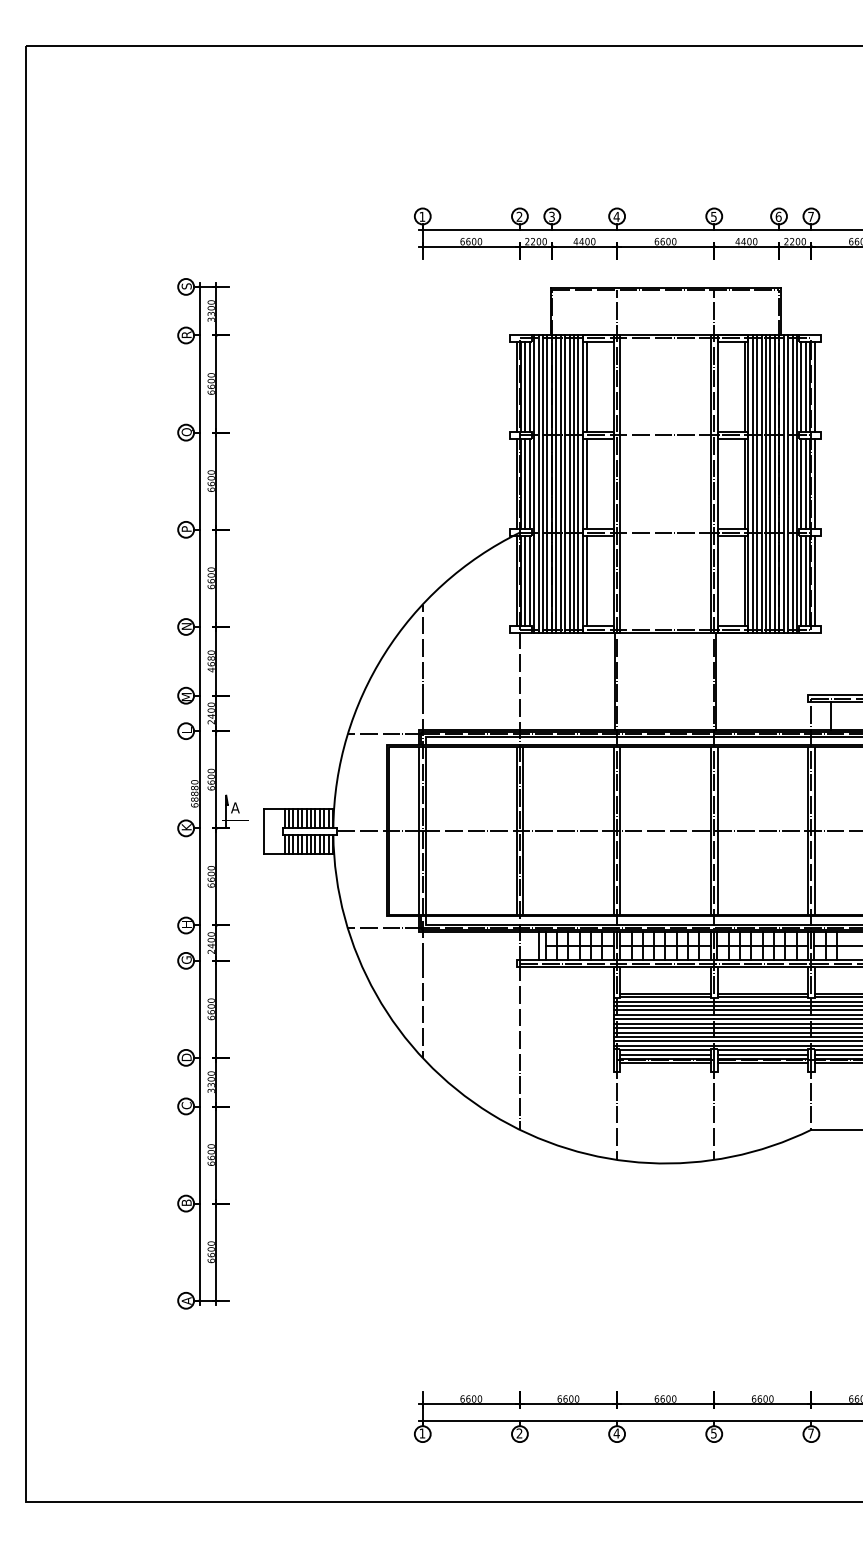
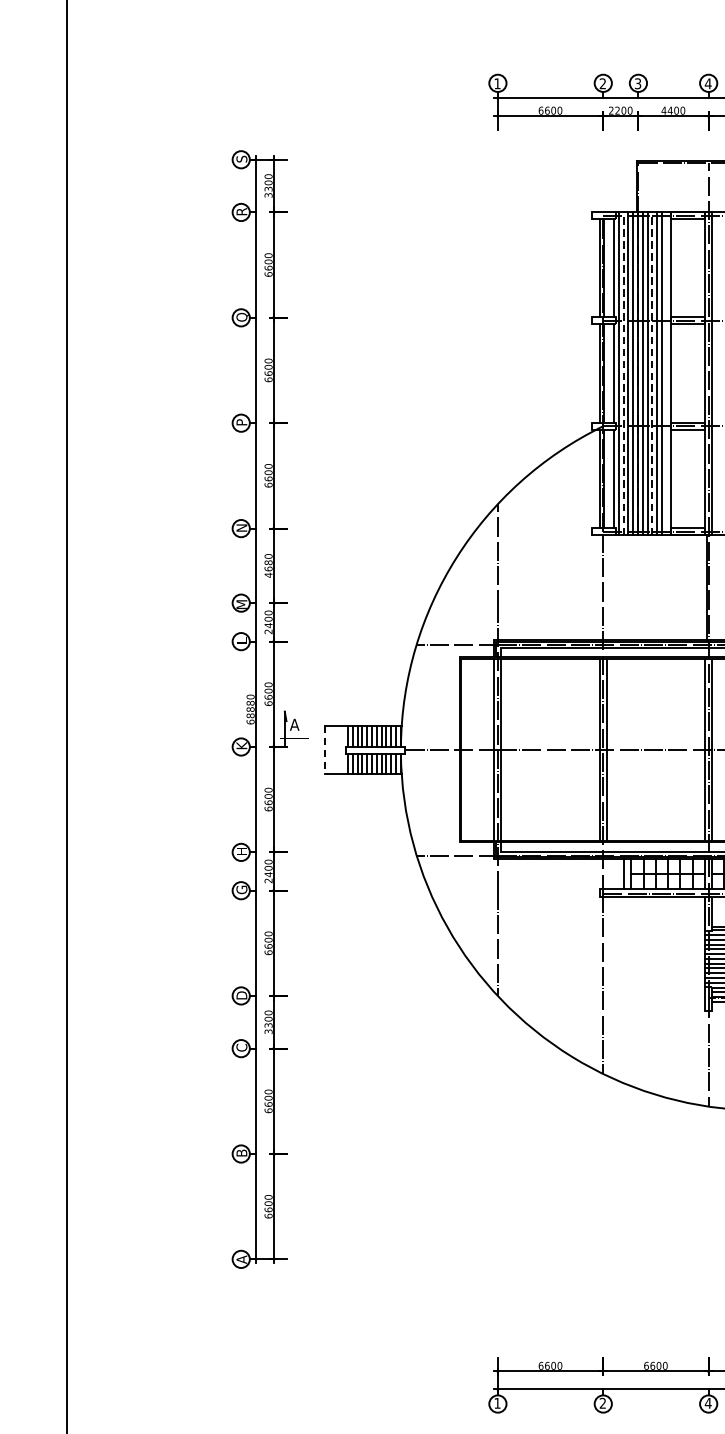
line: (525, 386) -> (609, 267), removed
line: (586, 386) -> (675, 267), removed
line: (525, 483) -> (609, 372), removed
line: (538, 483) -> (623, 372), solid -> dashed
line: (565, 483) -> (652, 372), solid -> dashed
line: (586, 483) -> (675, 372), removed
line: (578, 484) -> (666, 374), removed
line: (525, 580) -> (609, 478), removed
line: (586, 580) -> (675, 478), removed
line: (263, 831) -> (325, 750), solid -> dashed

